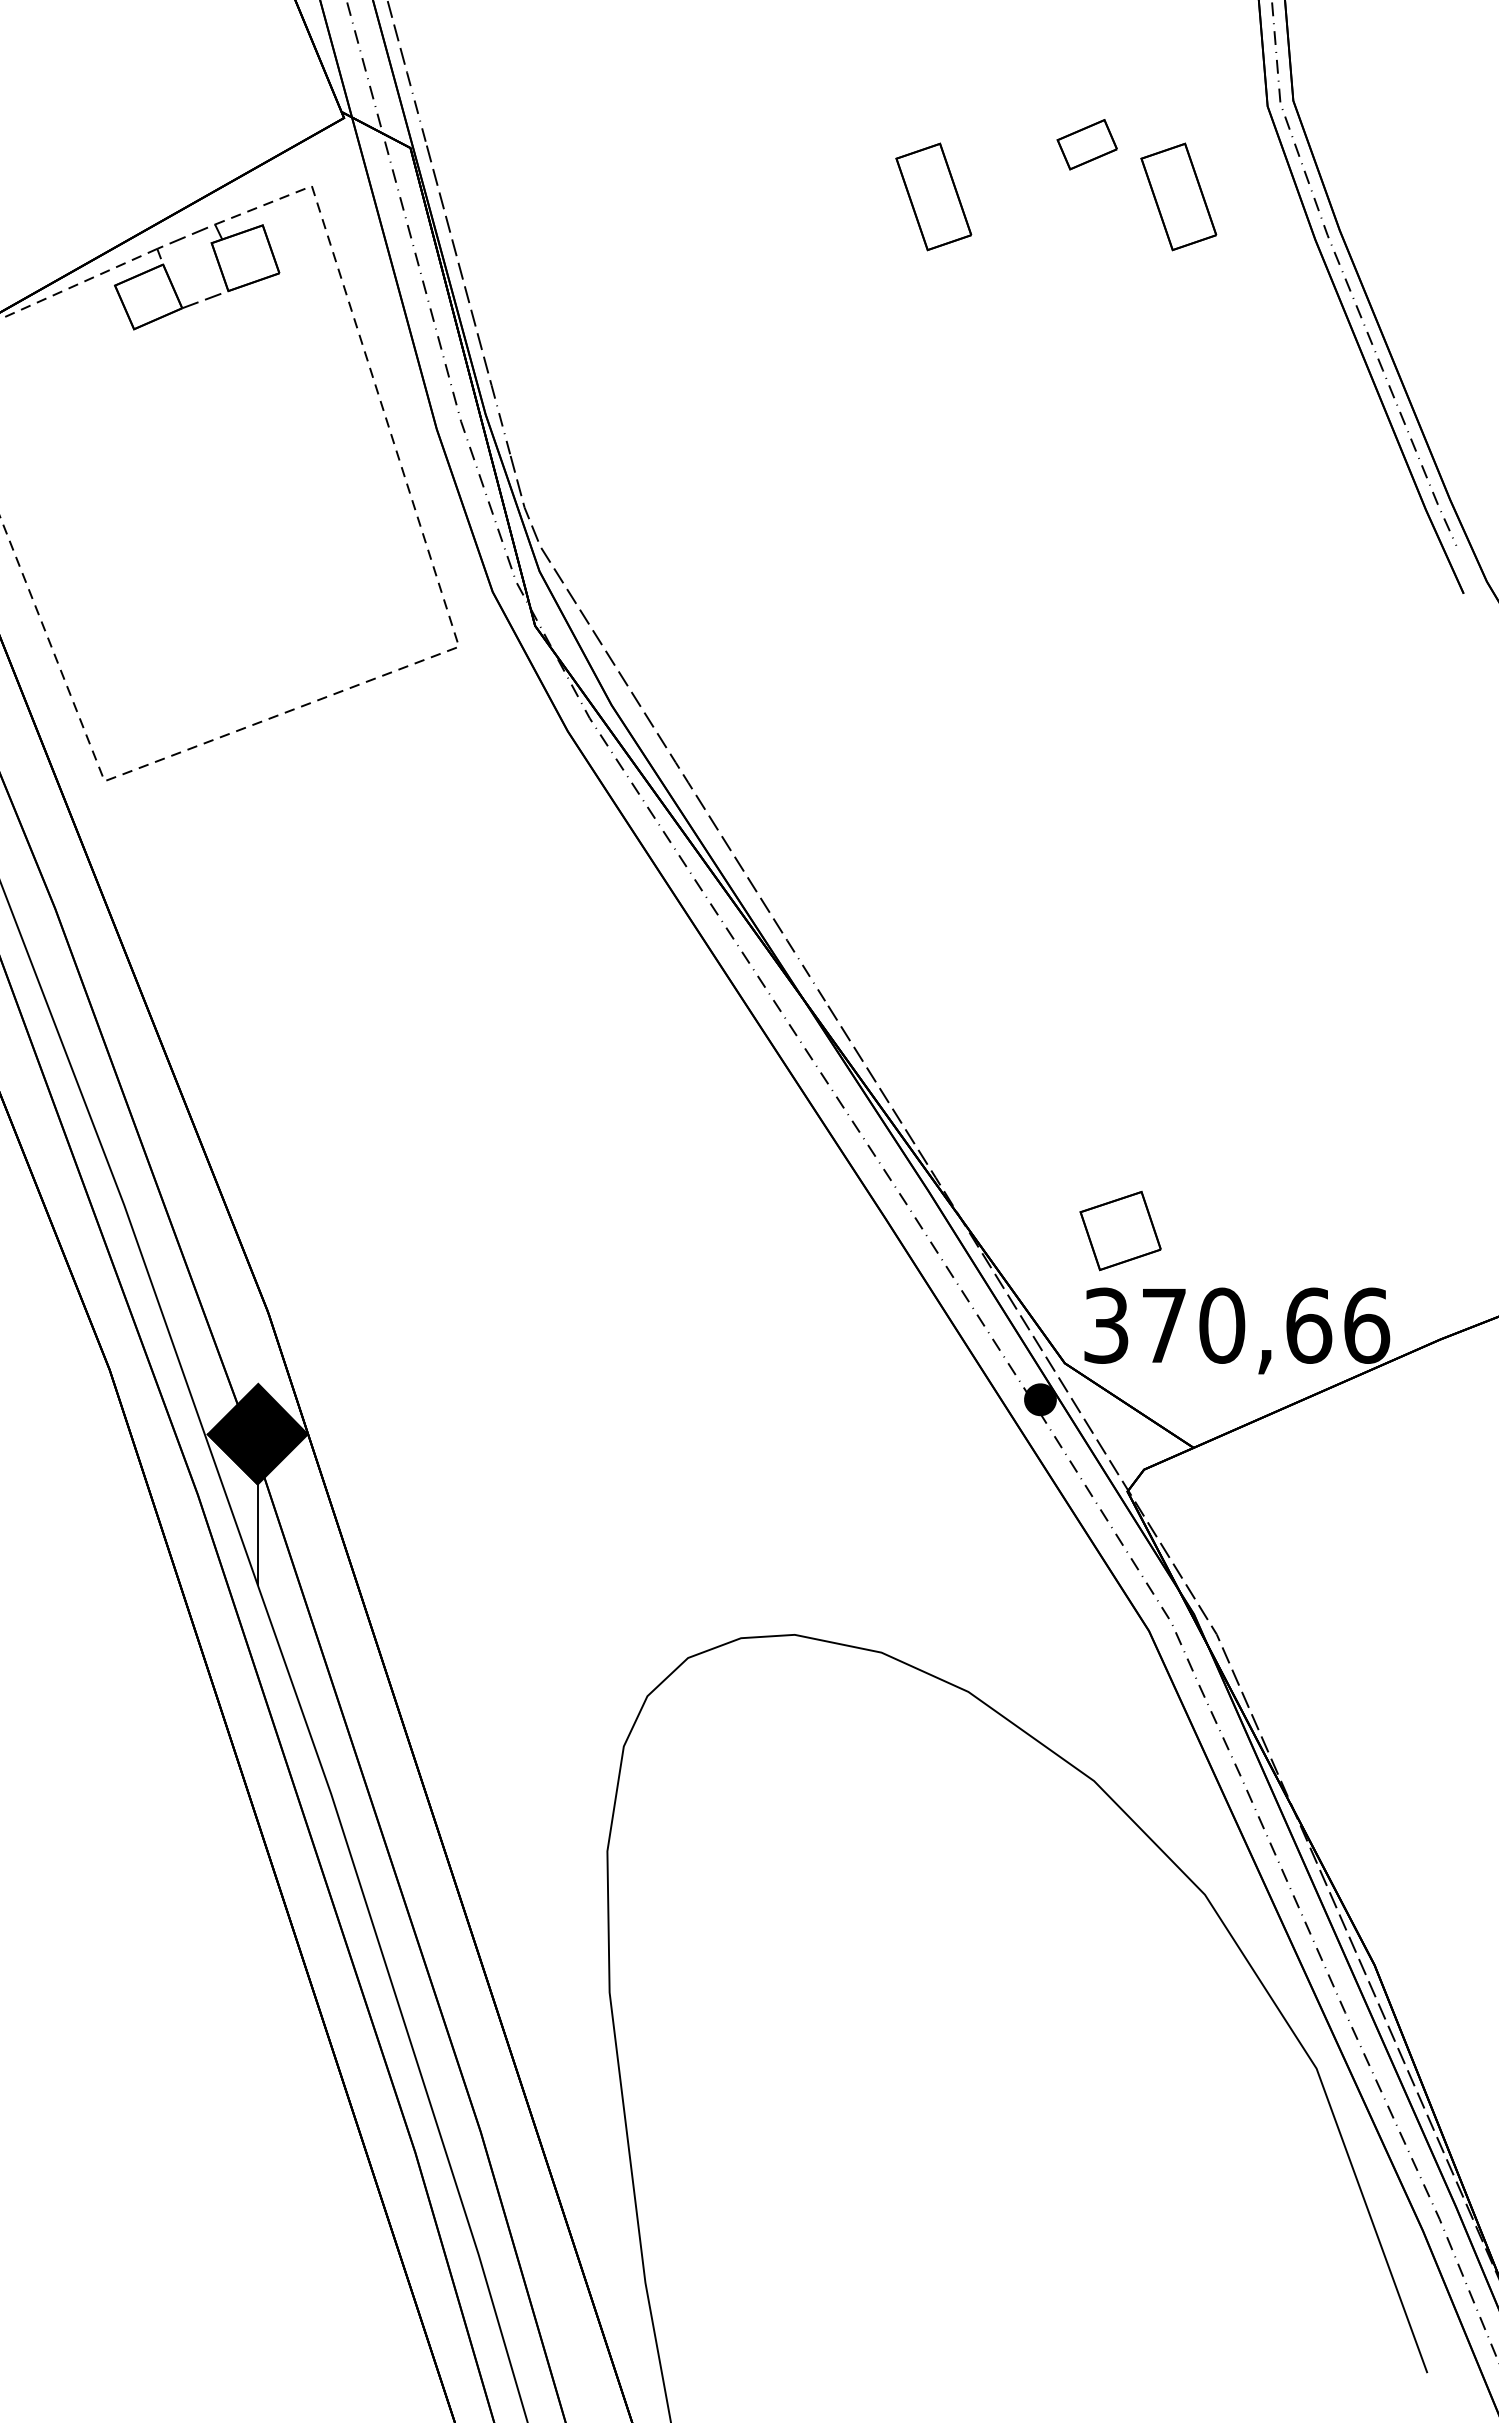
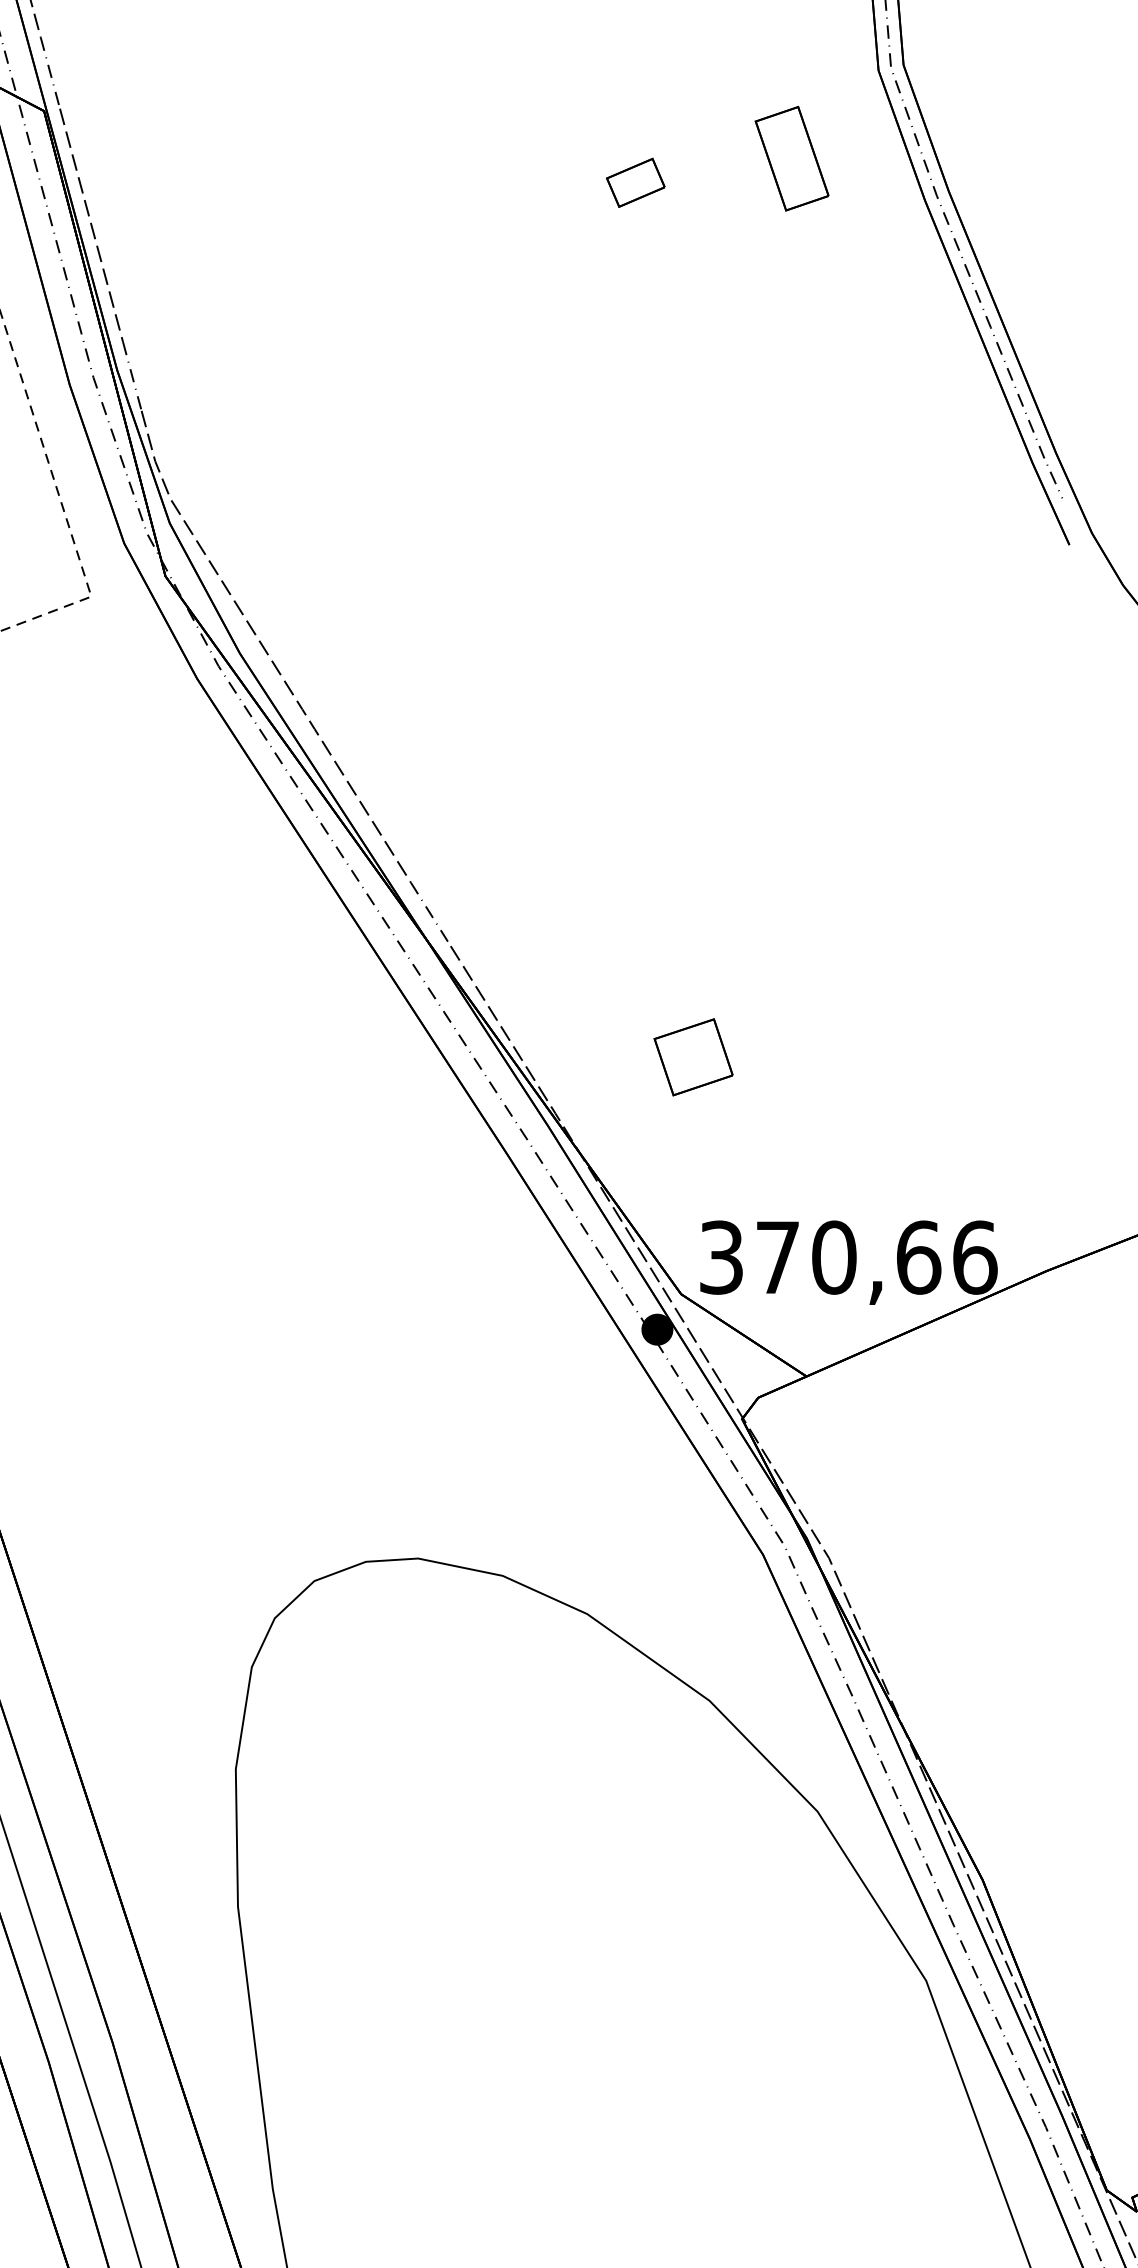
part: (1086, 144) -> (635, 182), moved
part: (933, 196) -> (553, 158), removed
part: (1120, 1231) -> (693, 1057), moved

